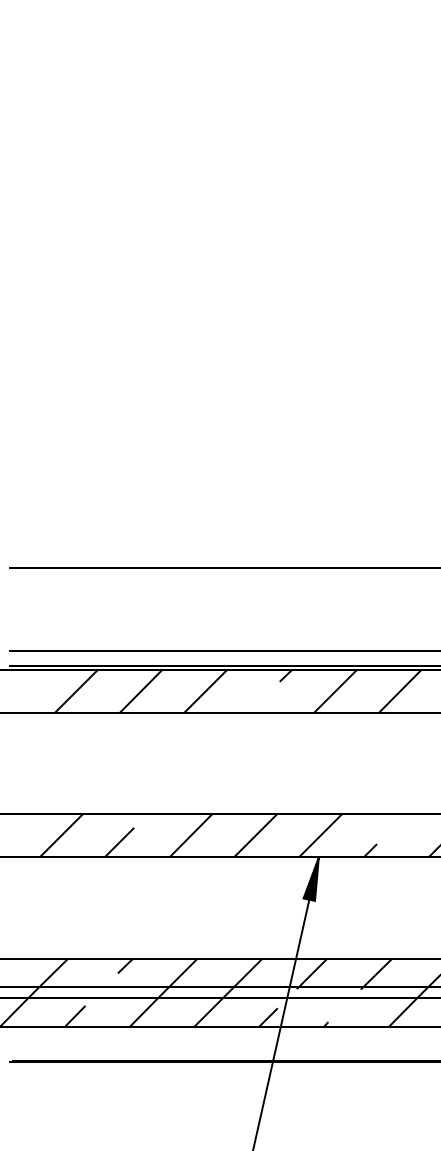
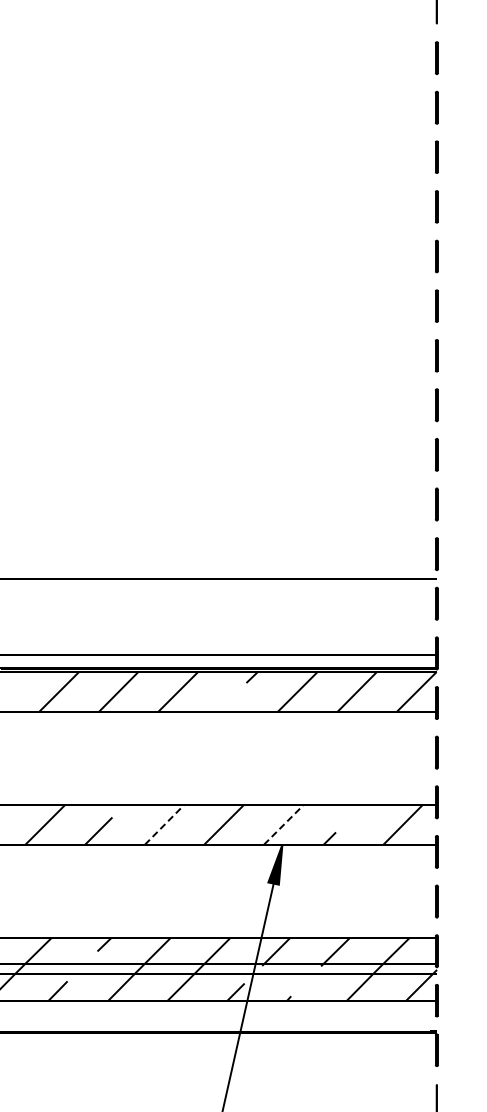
line: (191, 835) -> (165, 824), solid -> dashed
line: (321, 835) -> (284, 824), solid -> dashed

